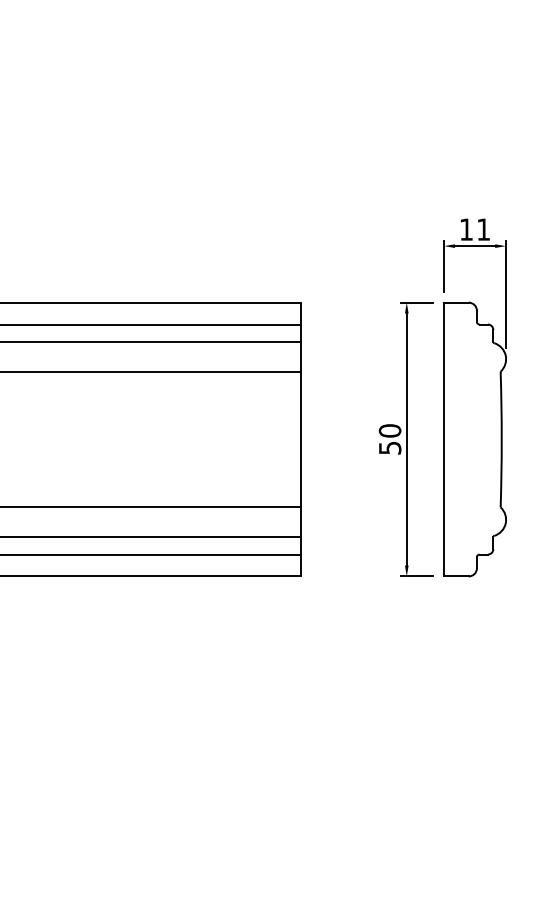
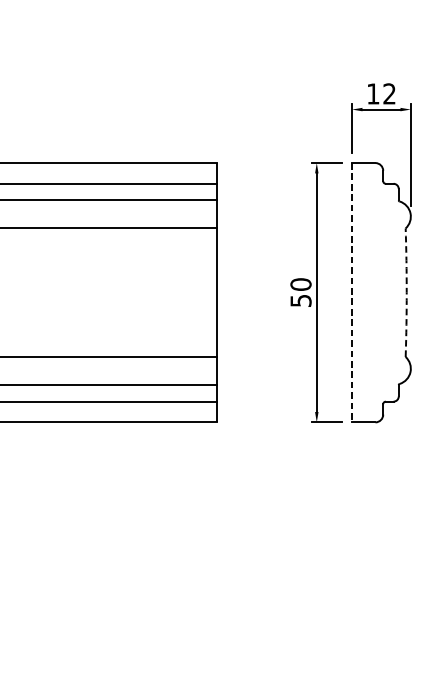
text: (483, 229) -> (389, 93), 11 -> 12
line: (444, 439) -> (352, 292), solid -> dashed
arc: (501, 439) -> (406, 292), solid -> dashed

